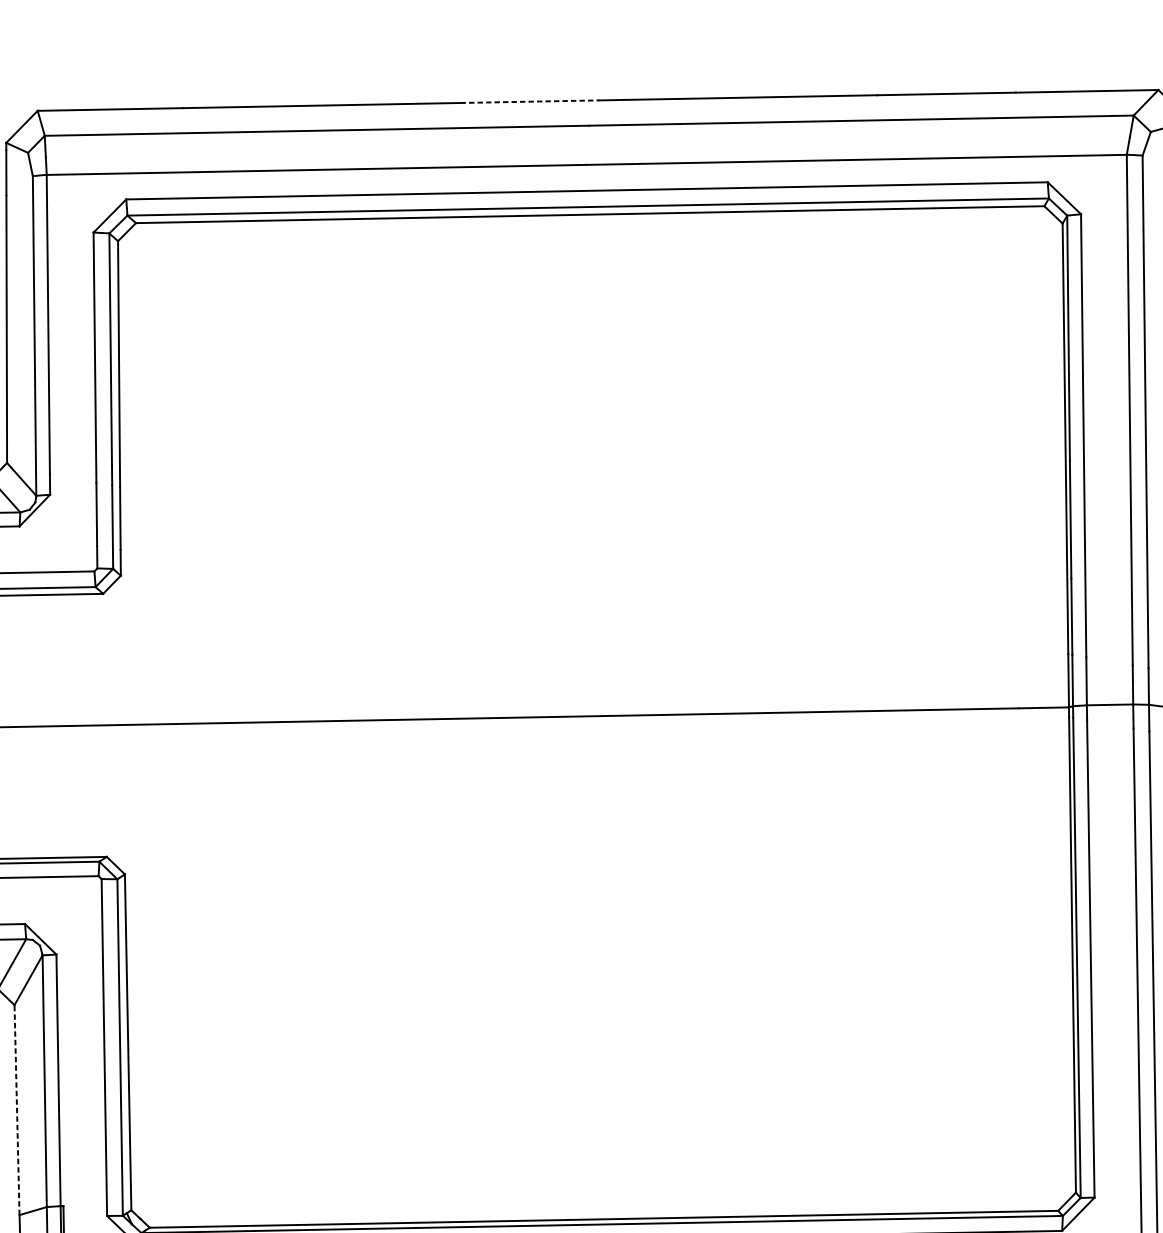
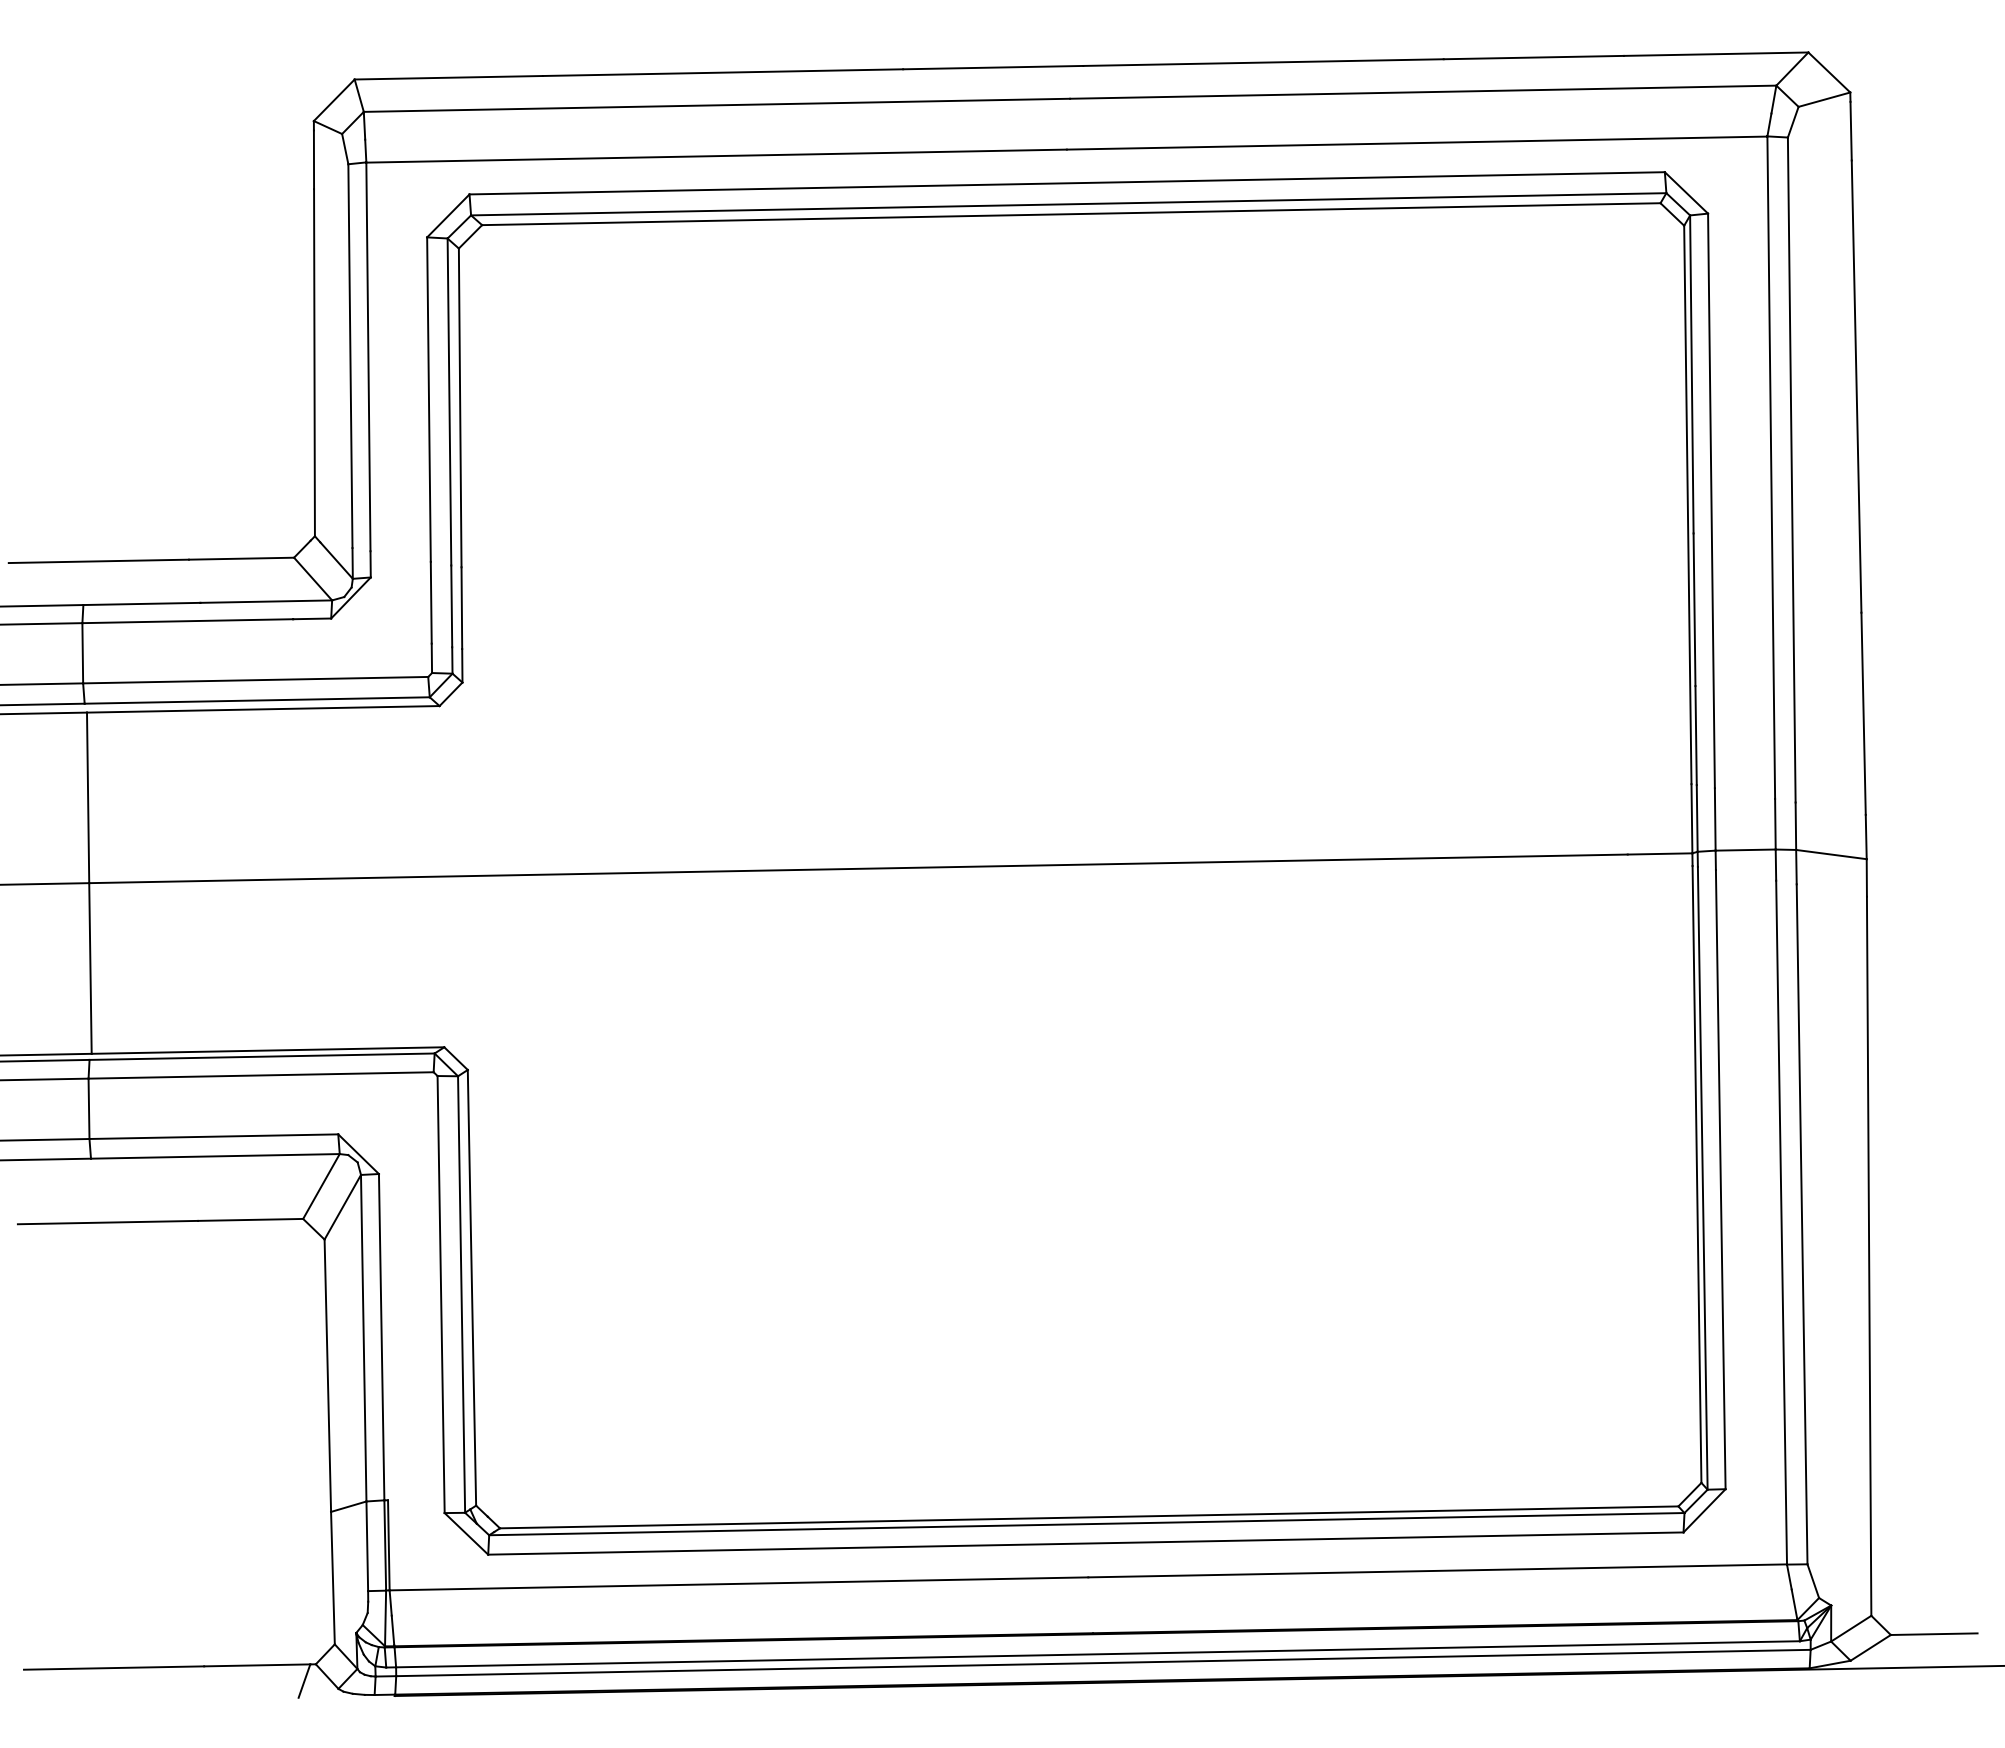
line: (530, 101) -> (993, 67), dashed -> solid
line: (16, 1109) -> (327, 1375), dashed -> solid

